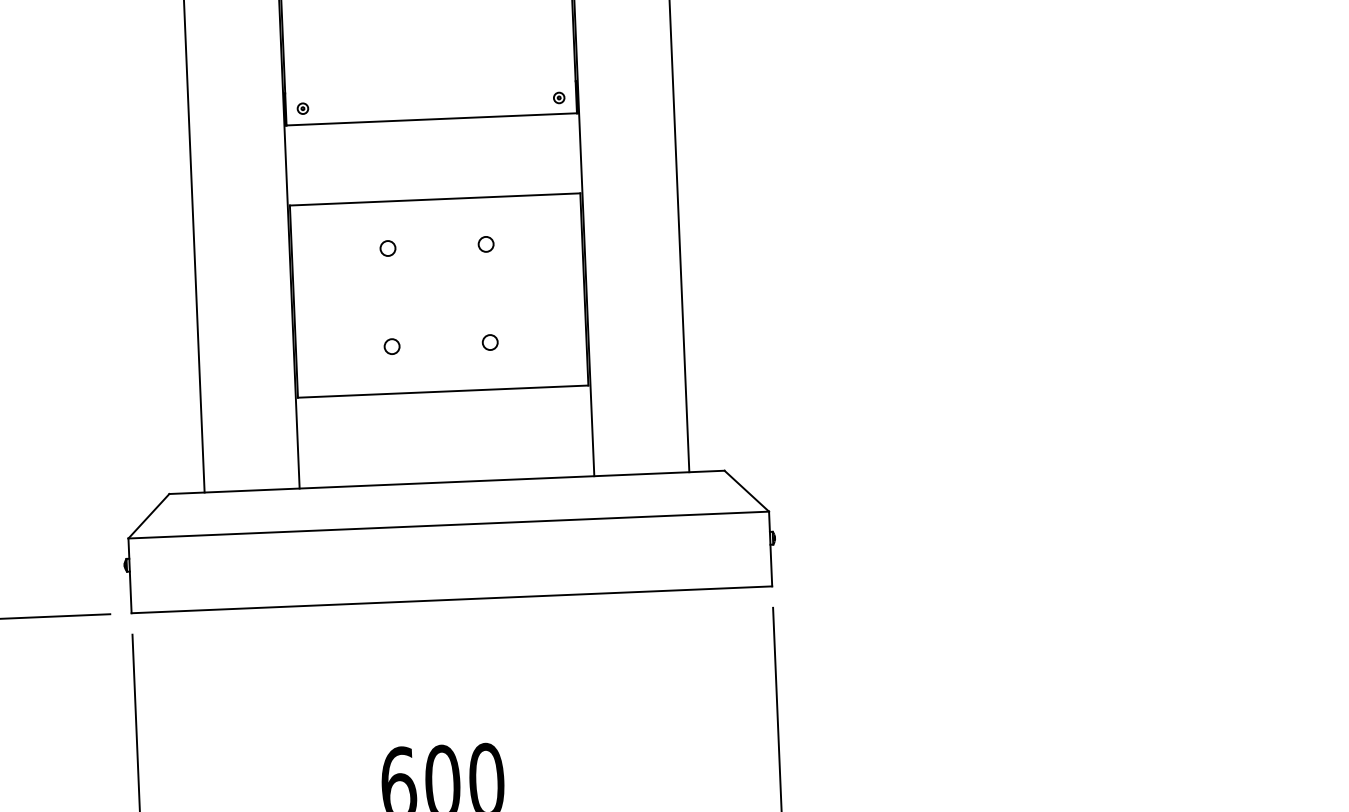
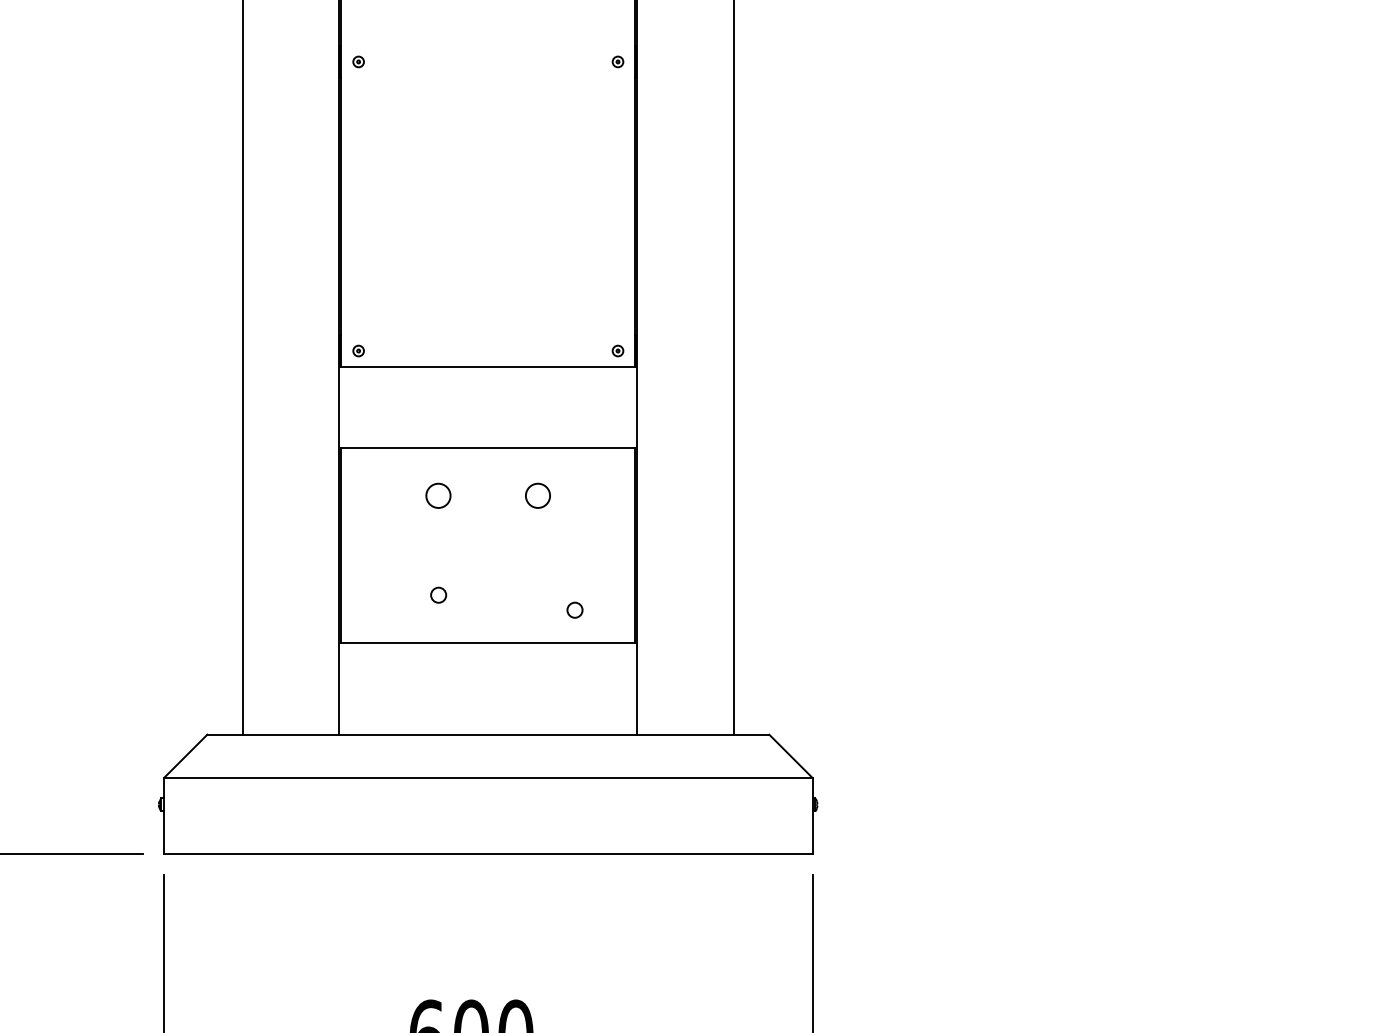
circle: (485, 244) -> (537, 495), size x1.6
circle: (387, 248) -> (438, 495), size x1.6
circle: (489, 341) -> (574, 609), moved

